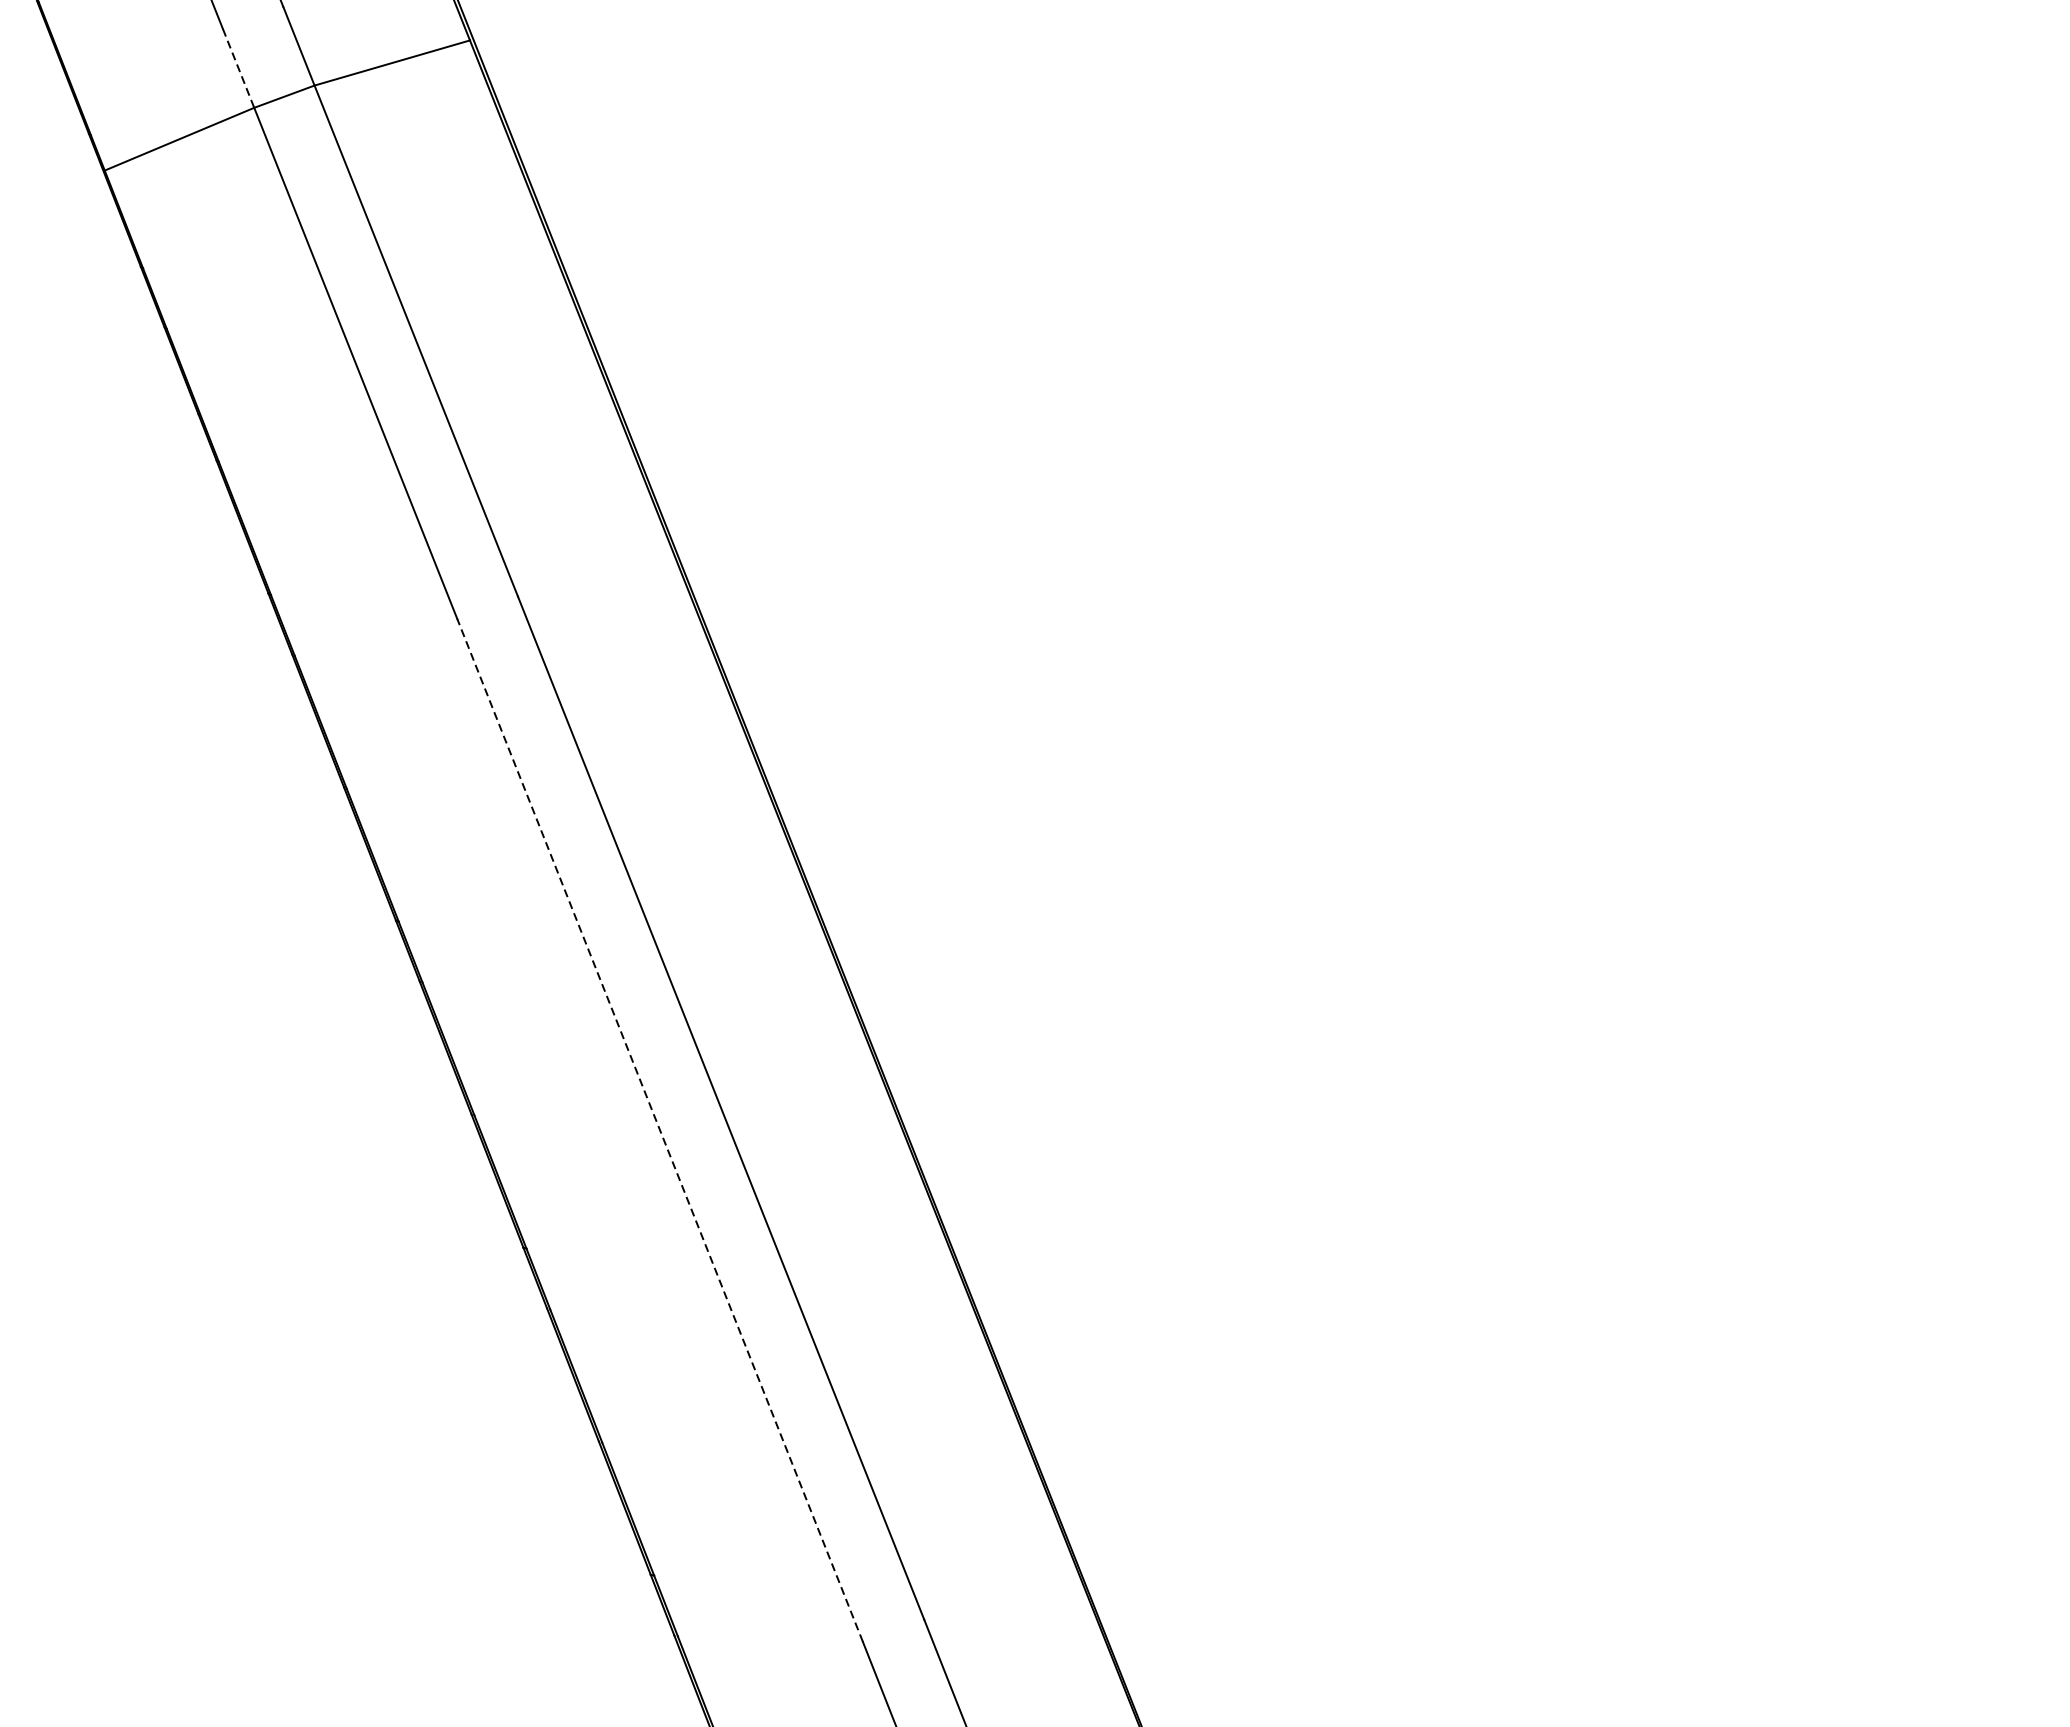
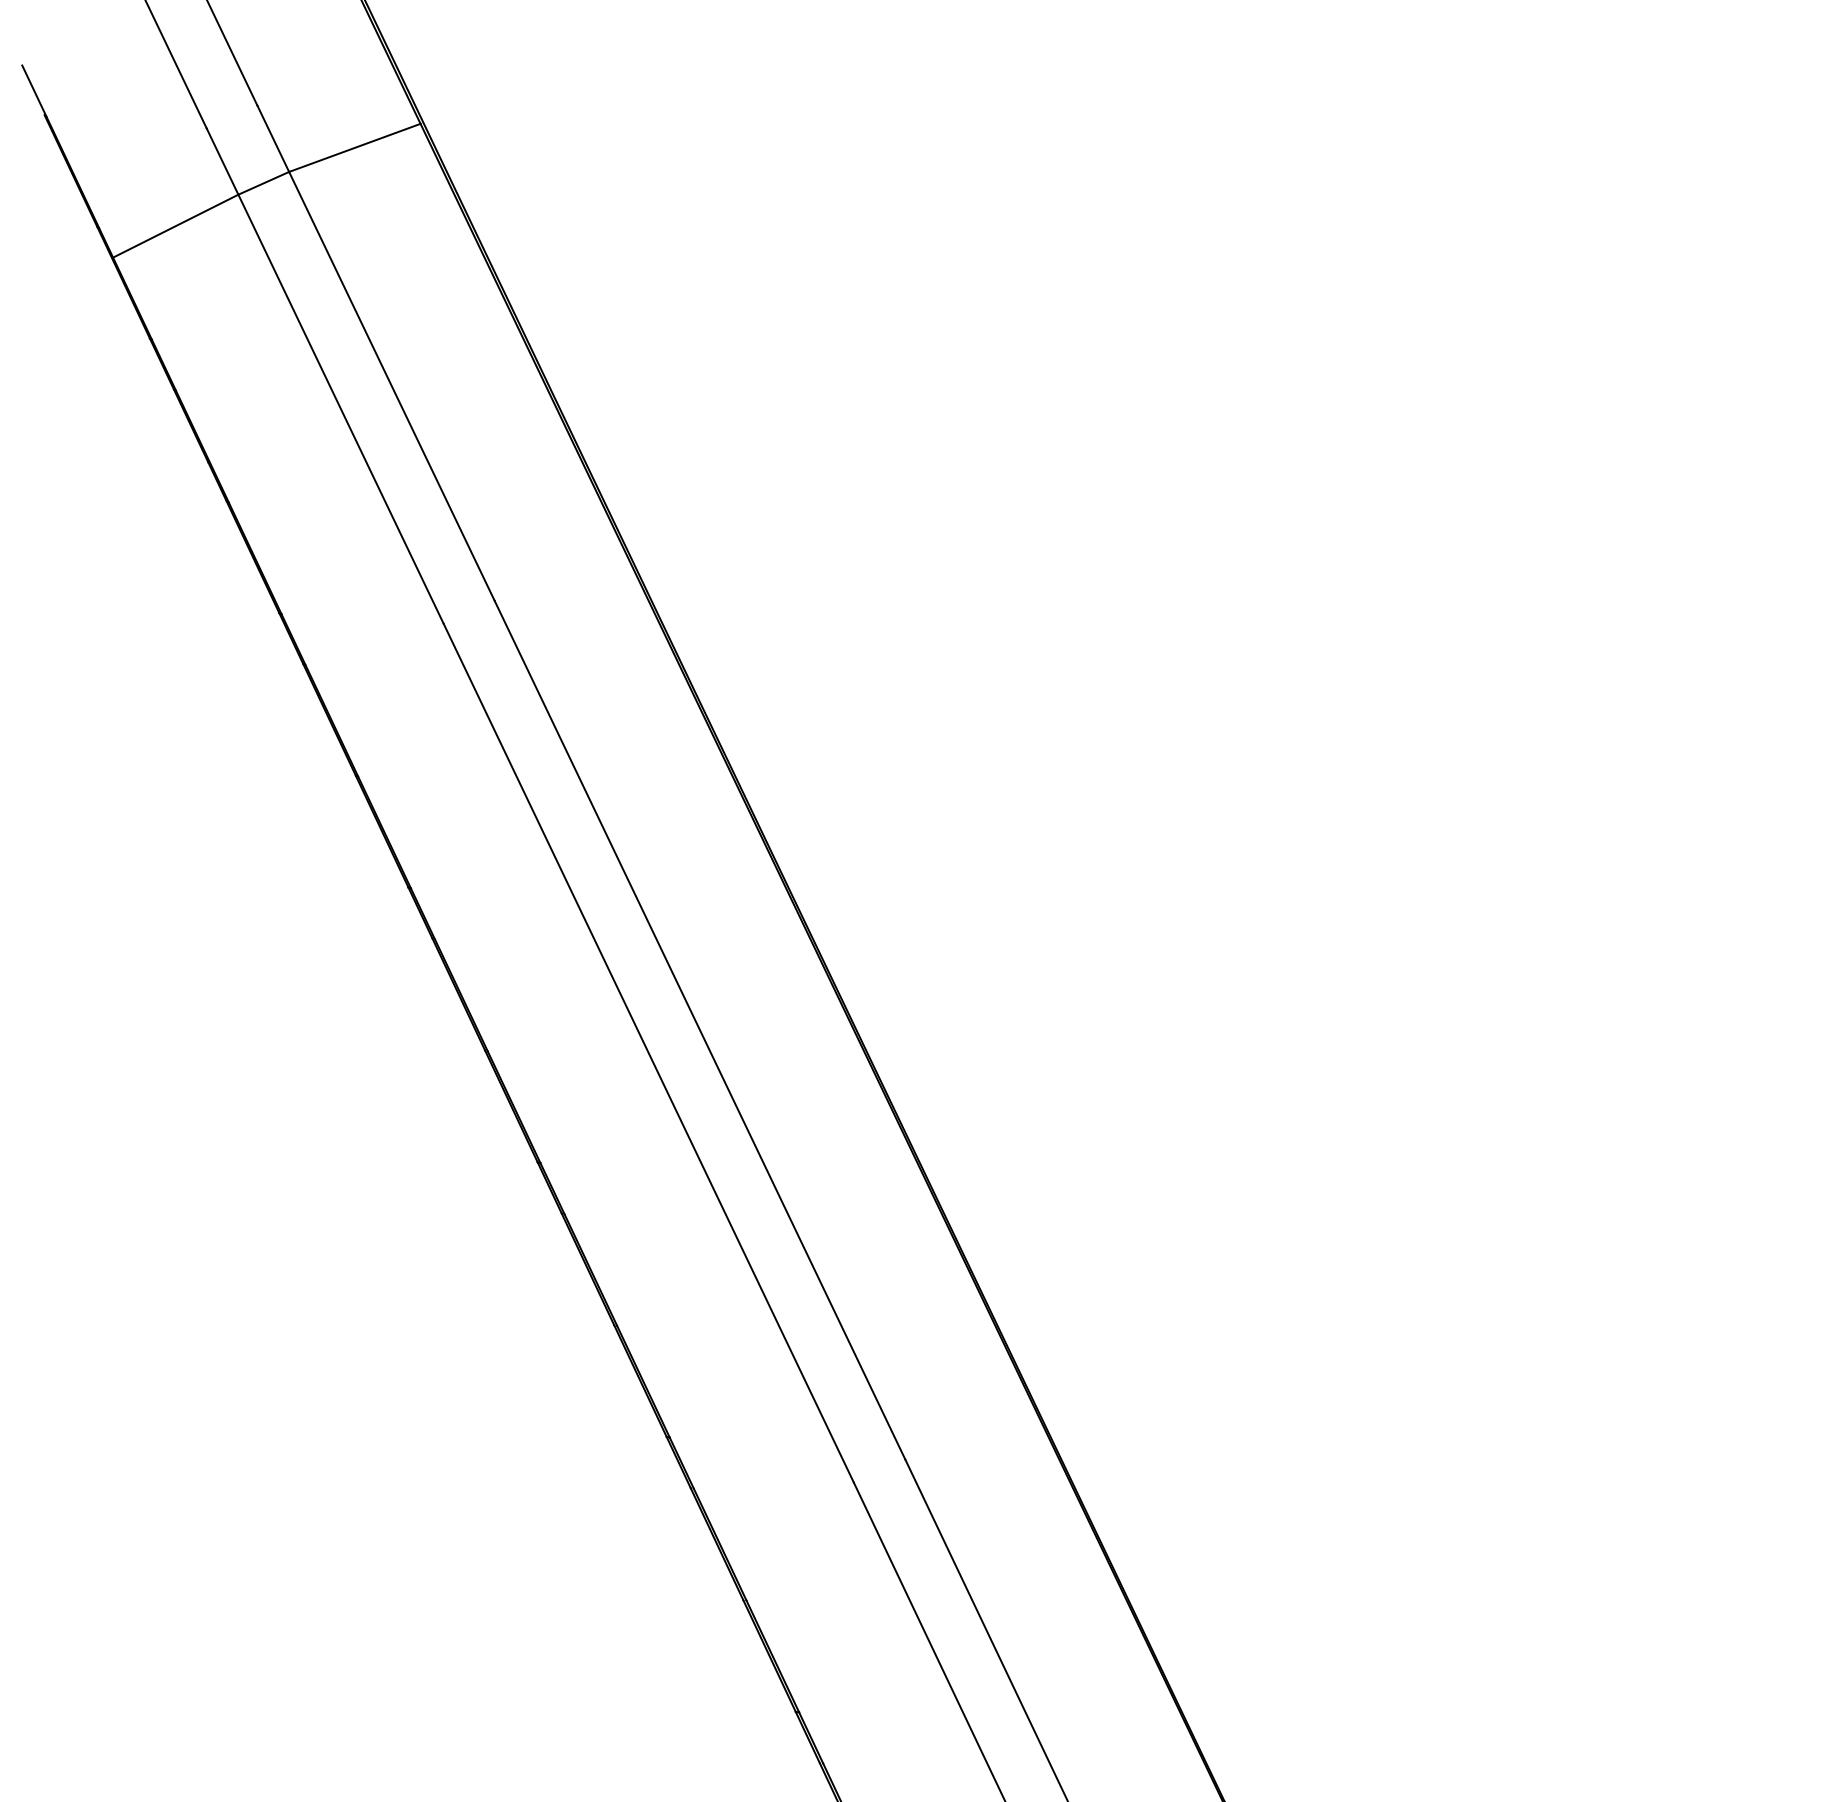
line: (238, 68) -> (222, 161), dashed -> solid
line: (659, 1130) -> (648, 1053), dashed -> solid

